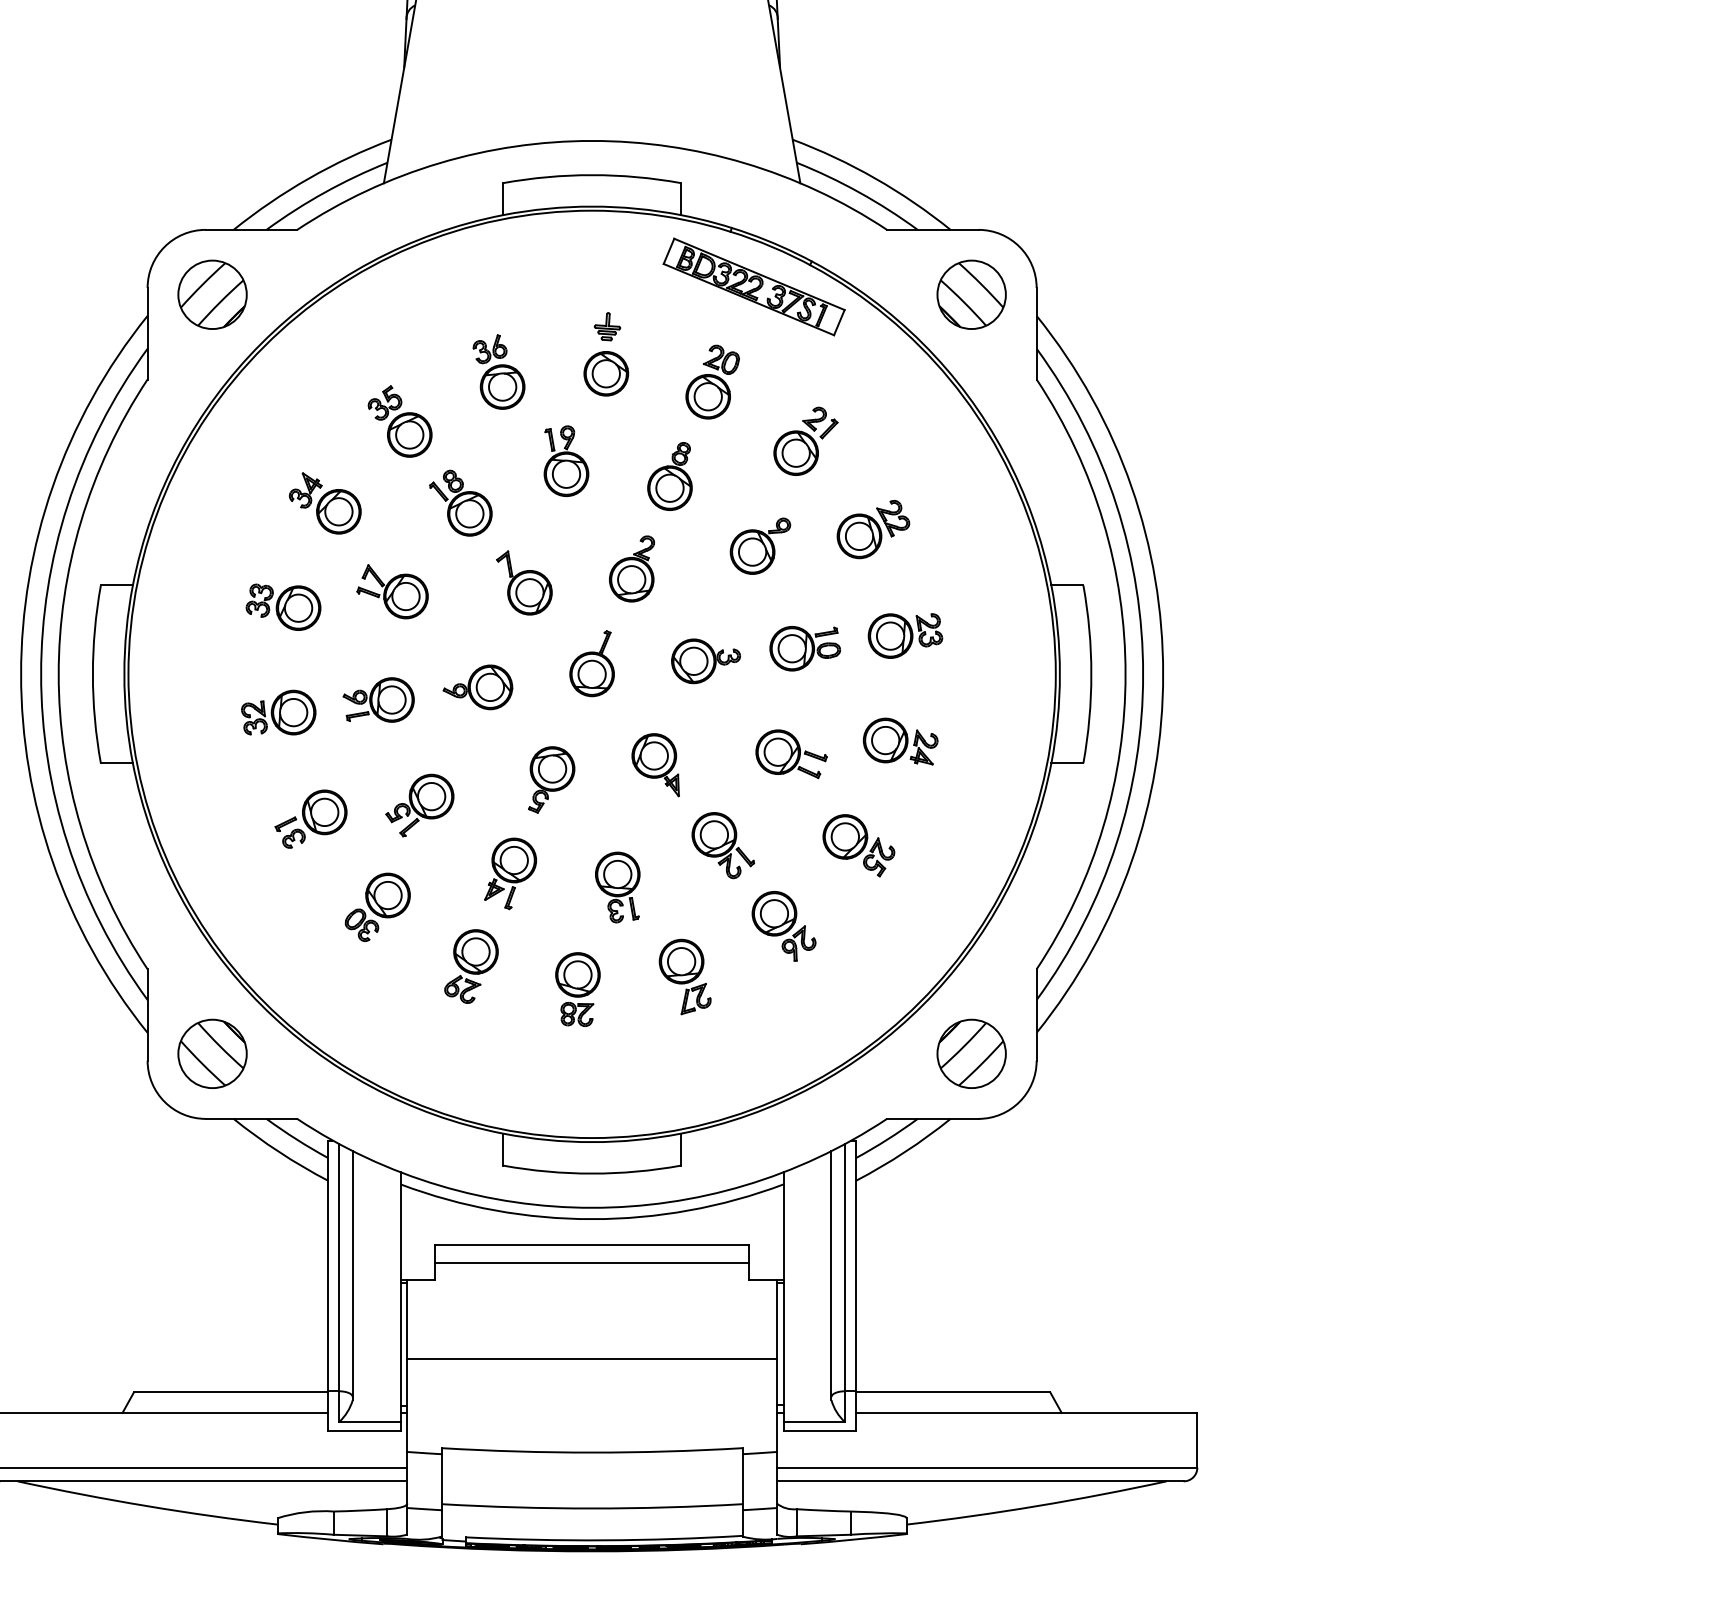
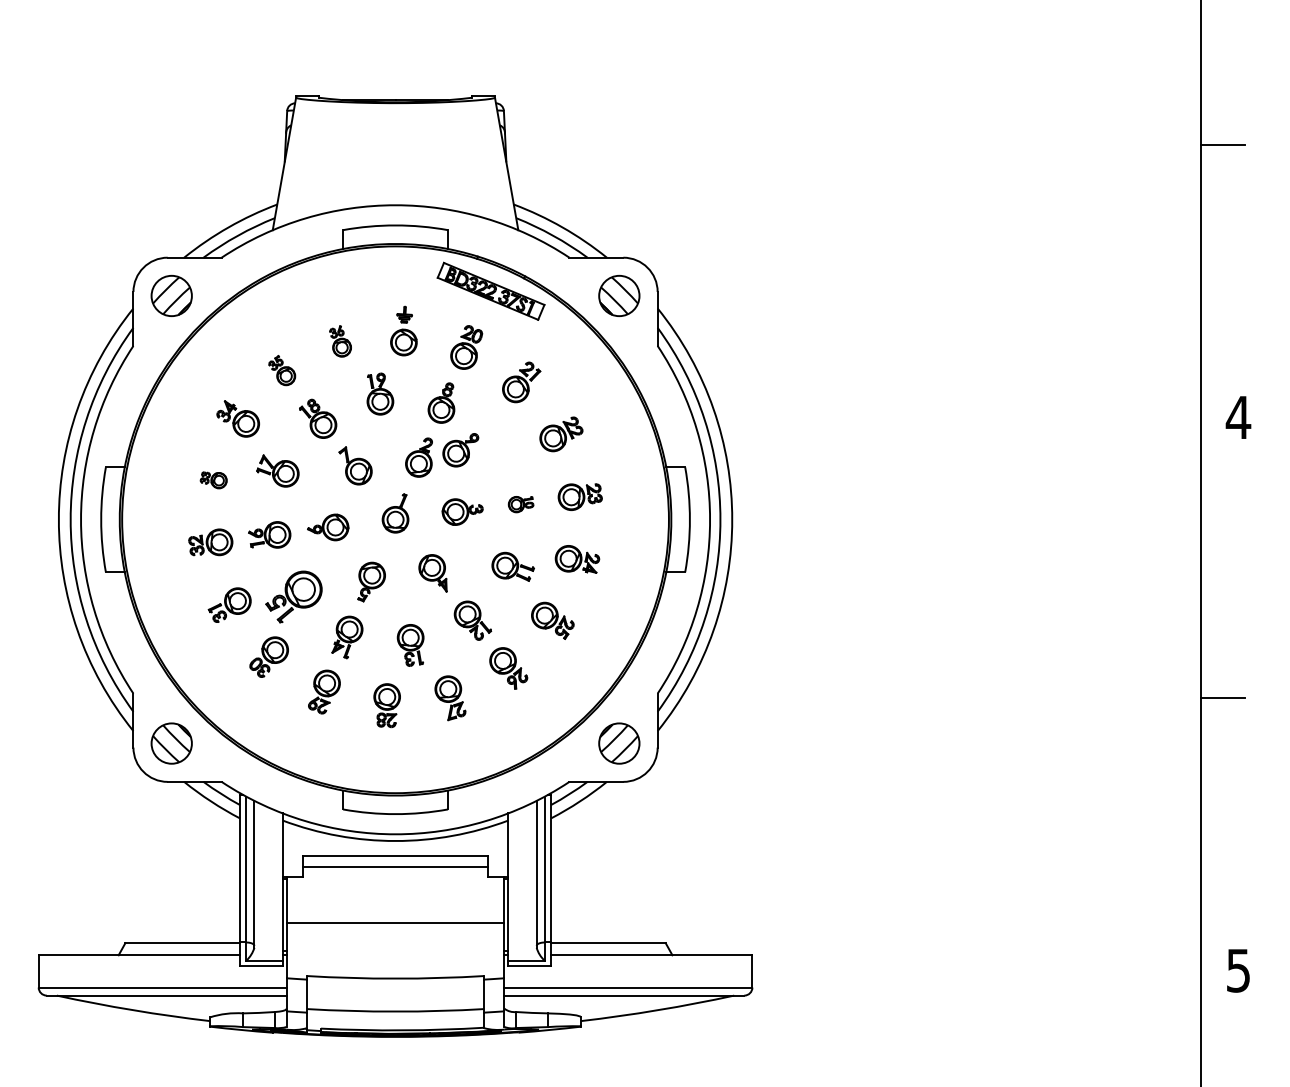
part: (498, 371) -> (340, 341), size x0.7
part: (398, 421) -> (281, 370), size x0.7
part: (759, 546) -> (460, 450), moved
part: (283, 607) -> (213, 480), size x0.6
part: (804, 648) -> (520, 504), size x0.6
part: (419, 806) -> (293, 597), size x1.4

